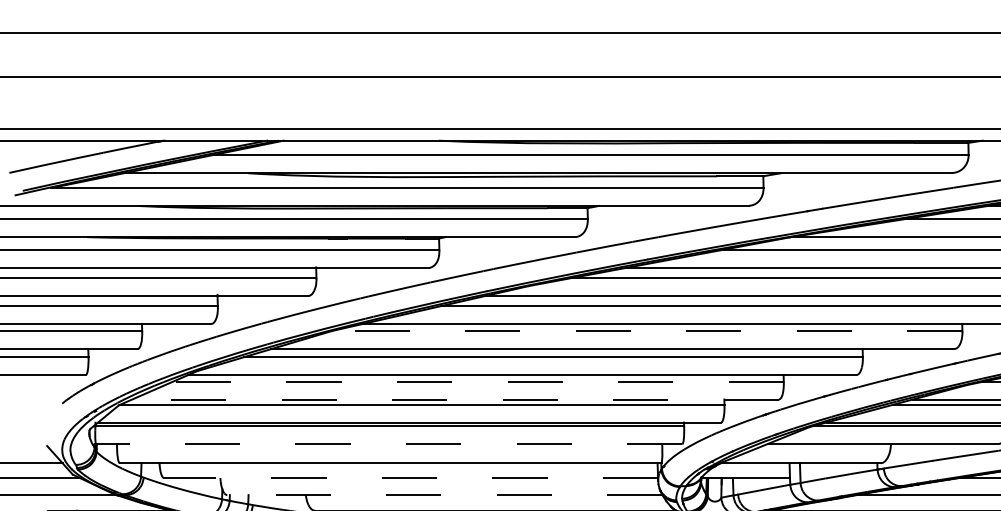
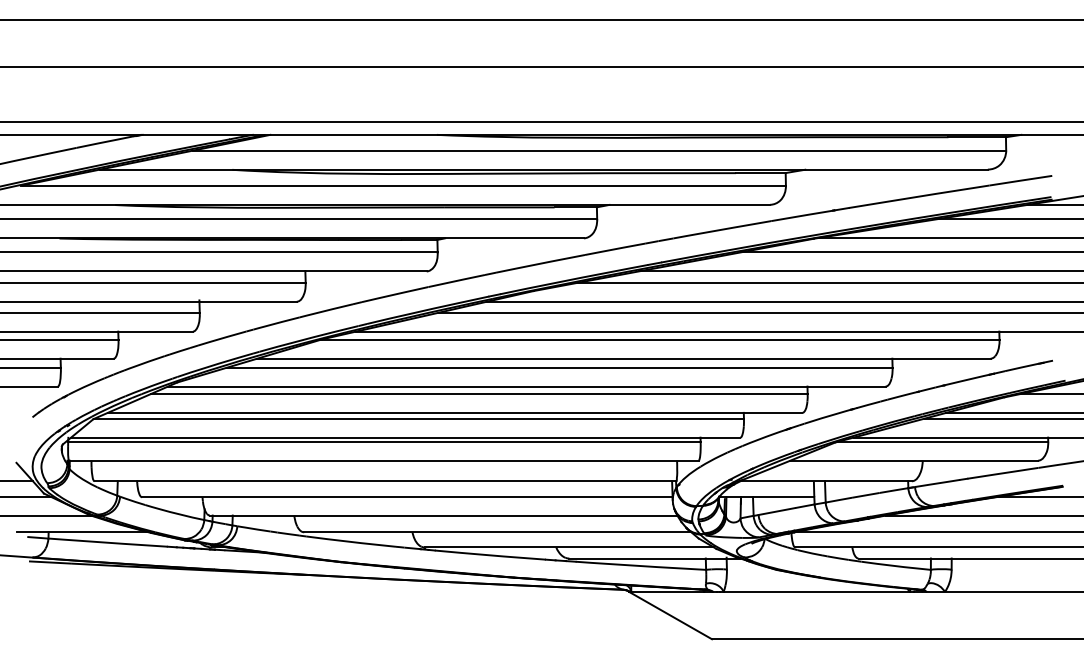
line: (645, 331) -> (659, 339), dashed -> solid
line: (477, 381) -> (478, 393), dashed -> solid
line: (455, 399) -> (454, 412), dashed -> solid
line: (388, 443) -> (383, 460), dashed -> solid
line: (410, 478) -> (406, 497), dashed -> solid
line: (444, 495) -> (443, 515), dashed -> solid

